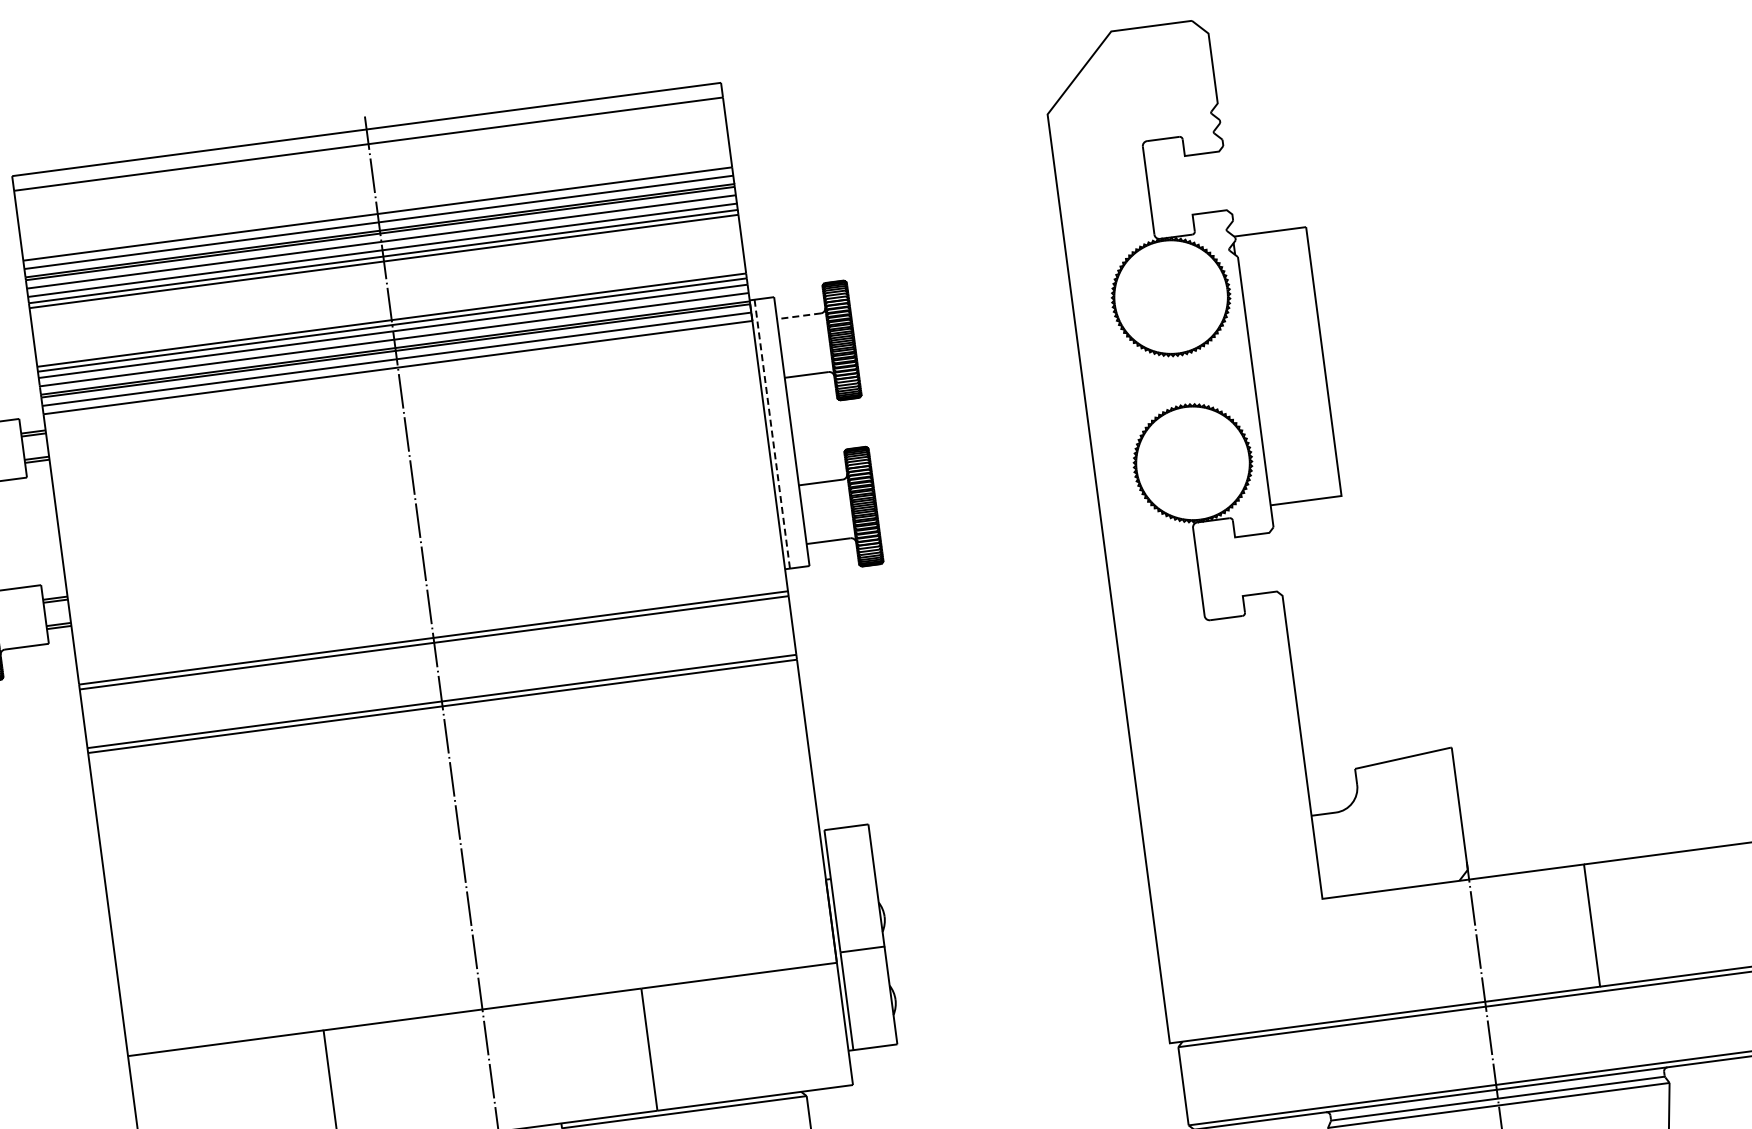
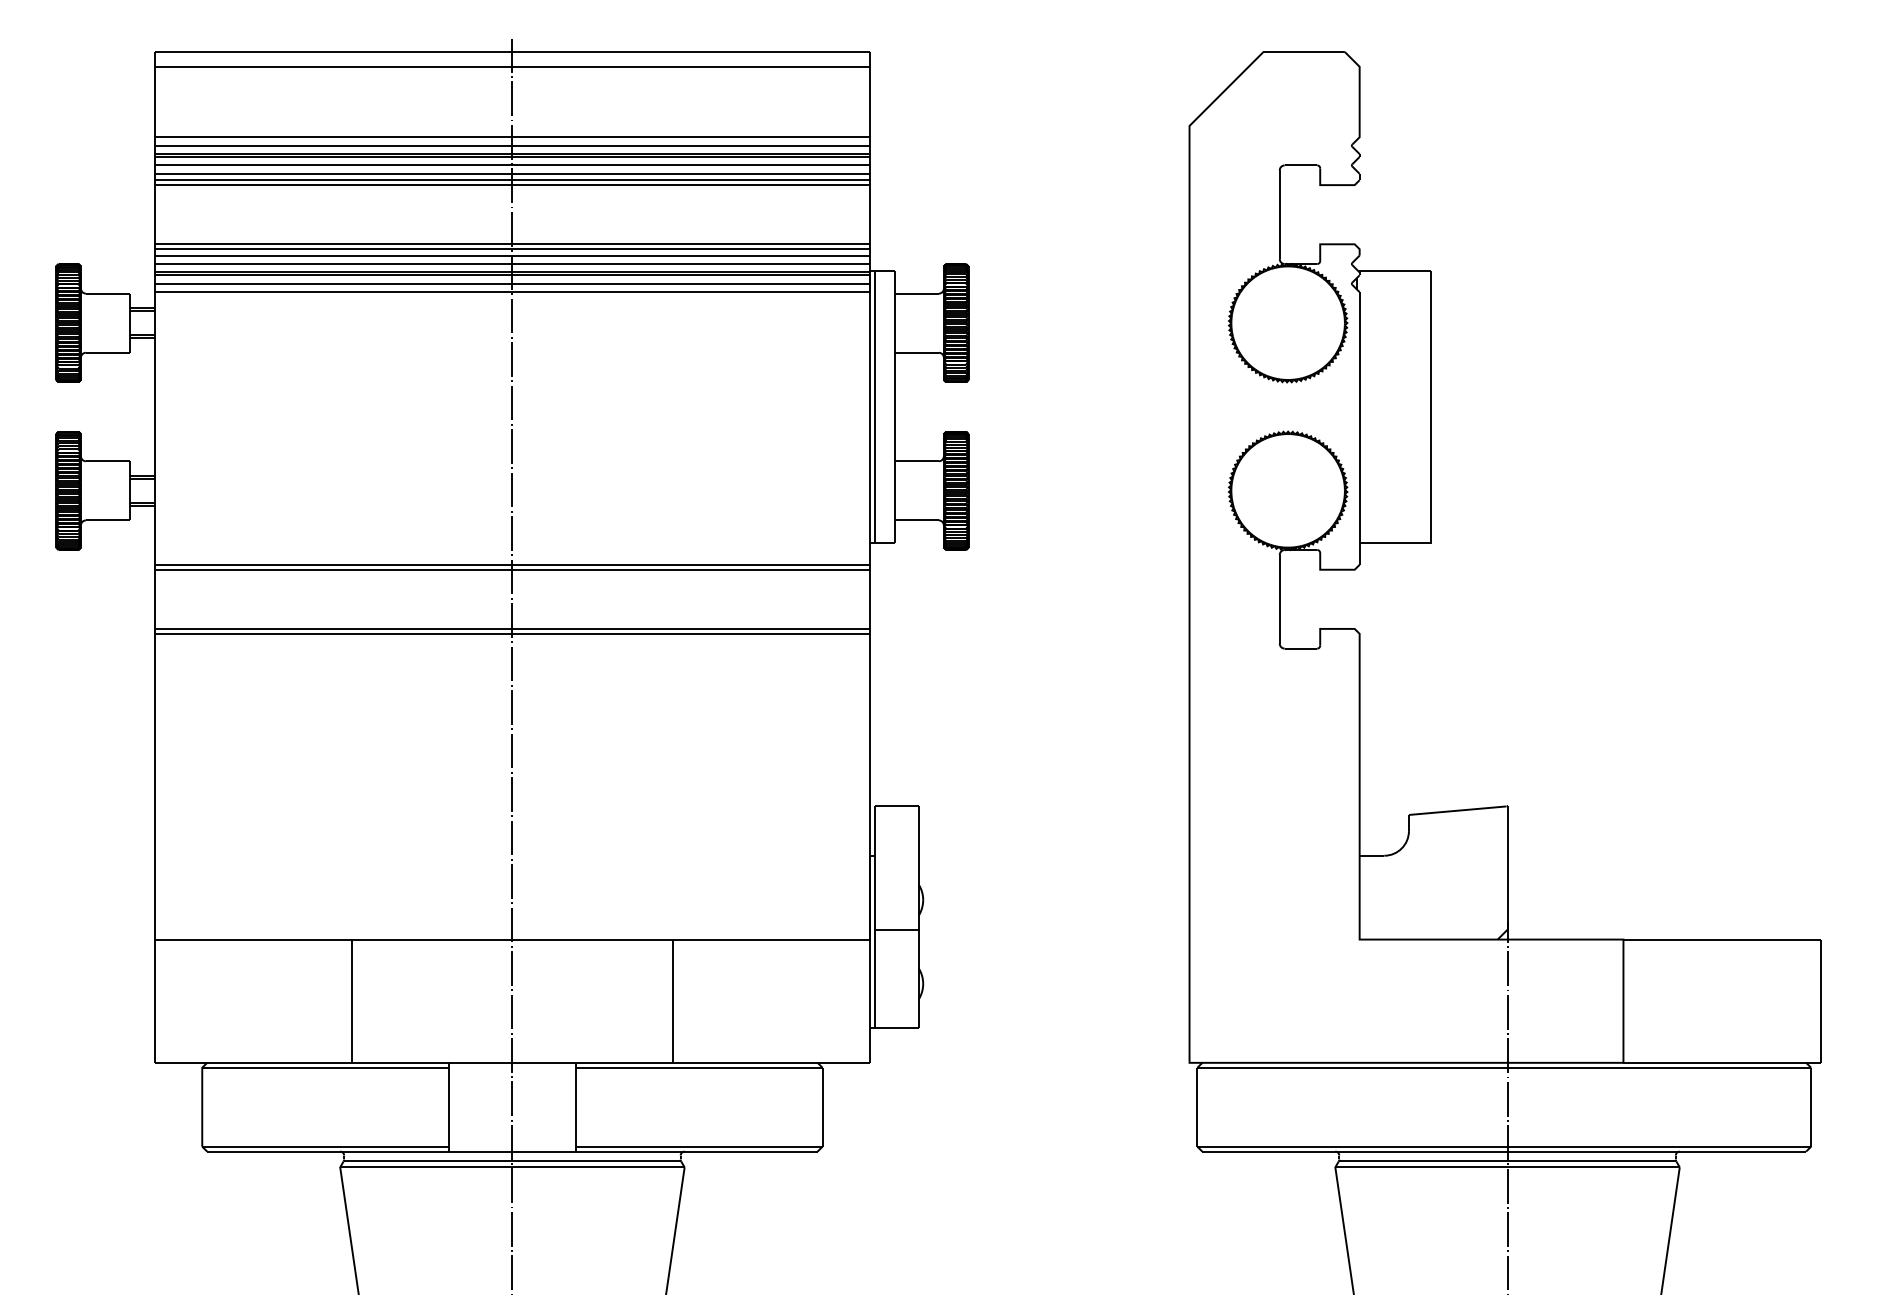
line: (798, 316) -> (916, 293), dashed -> solid
line: (772, 434) -> (874, 407), dashed -> solid

